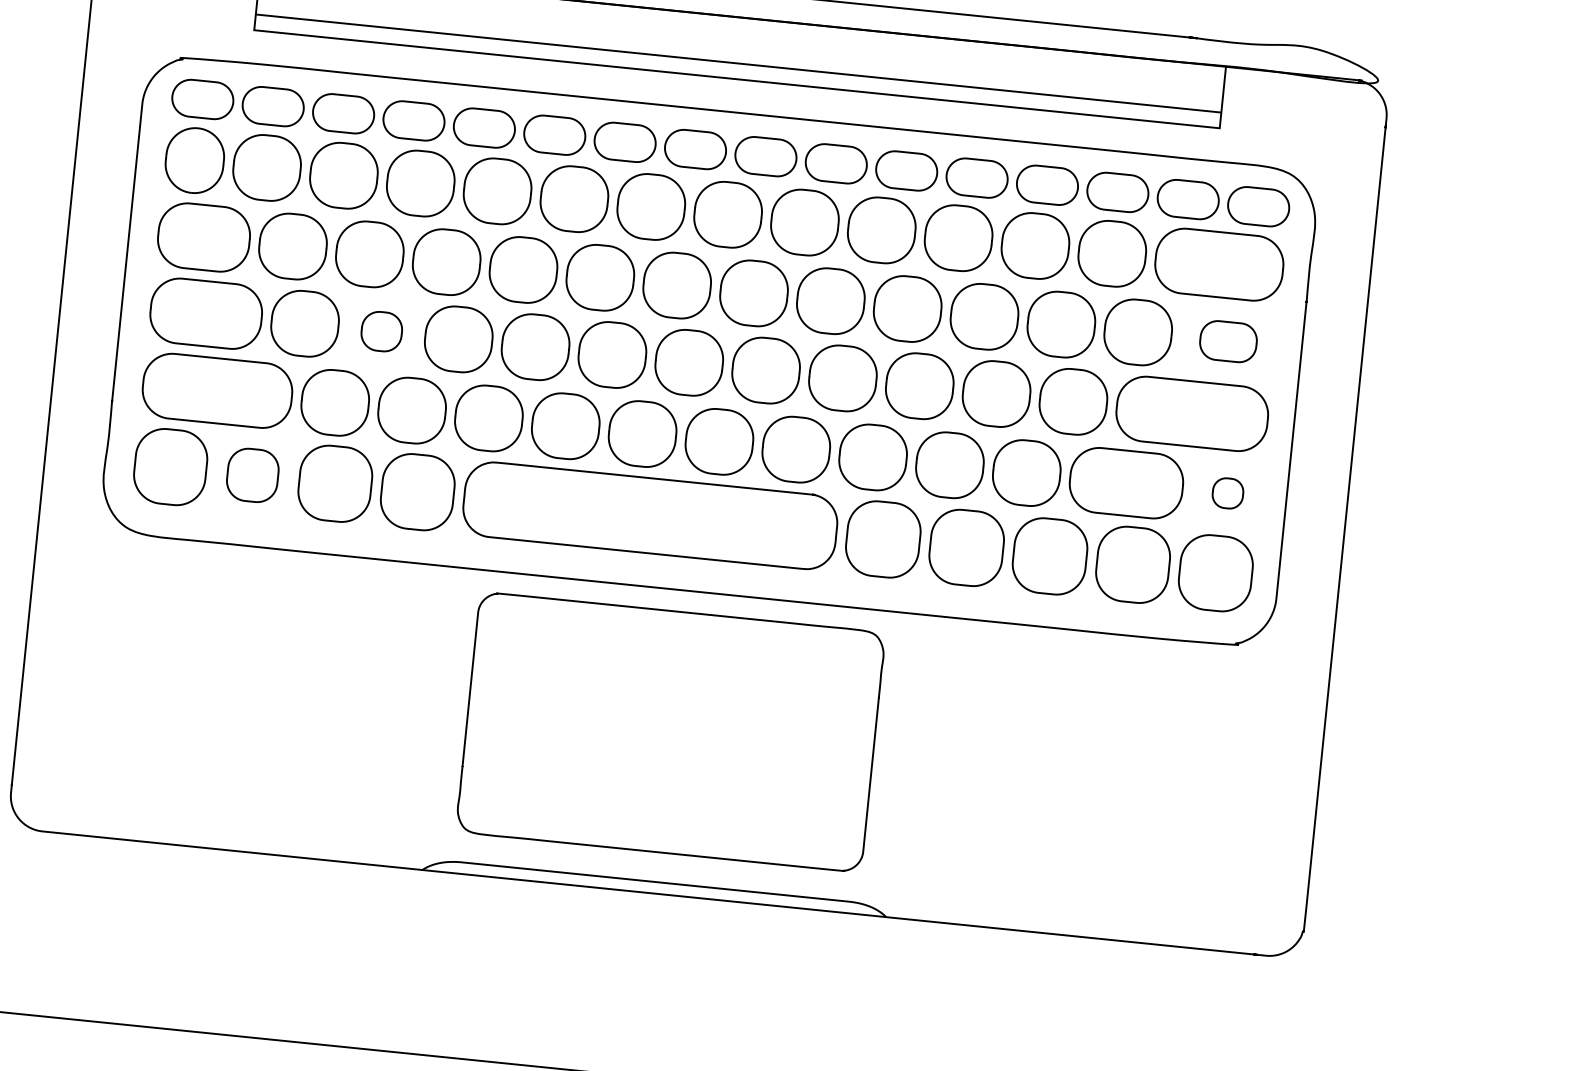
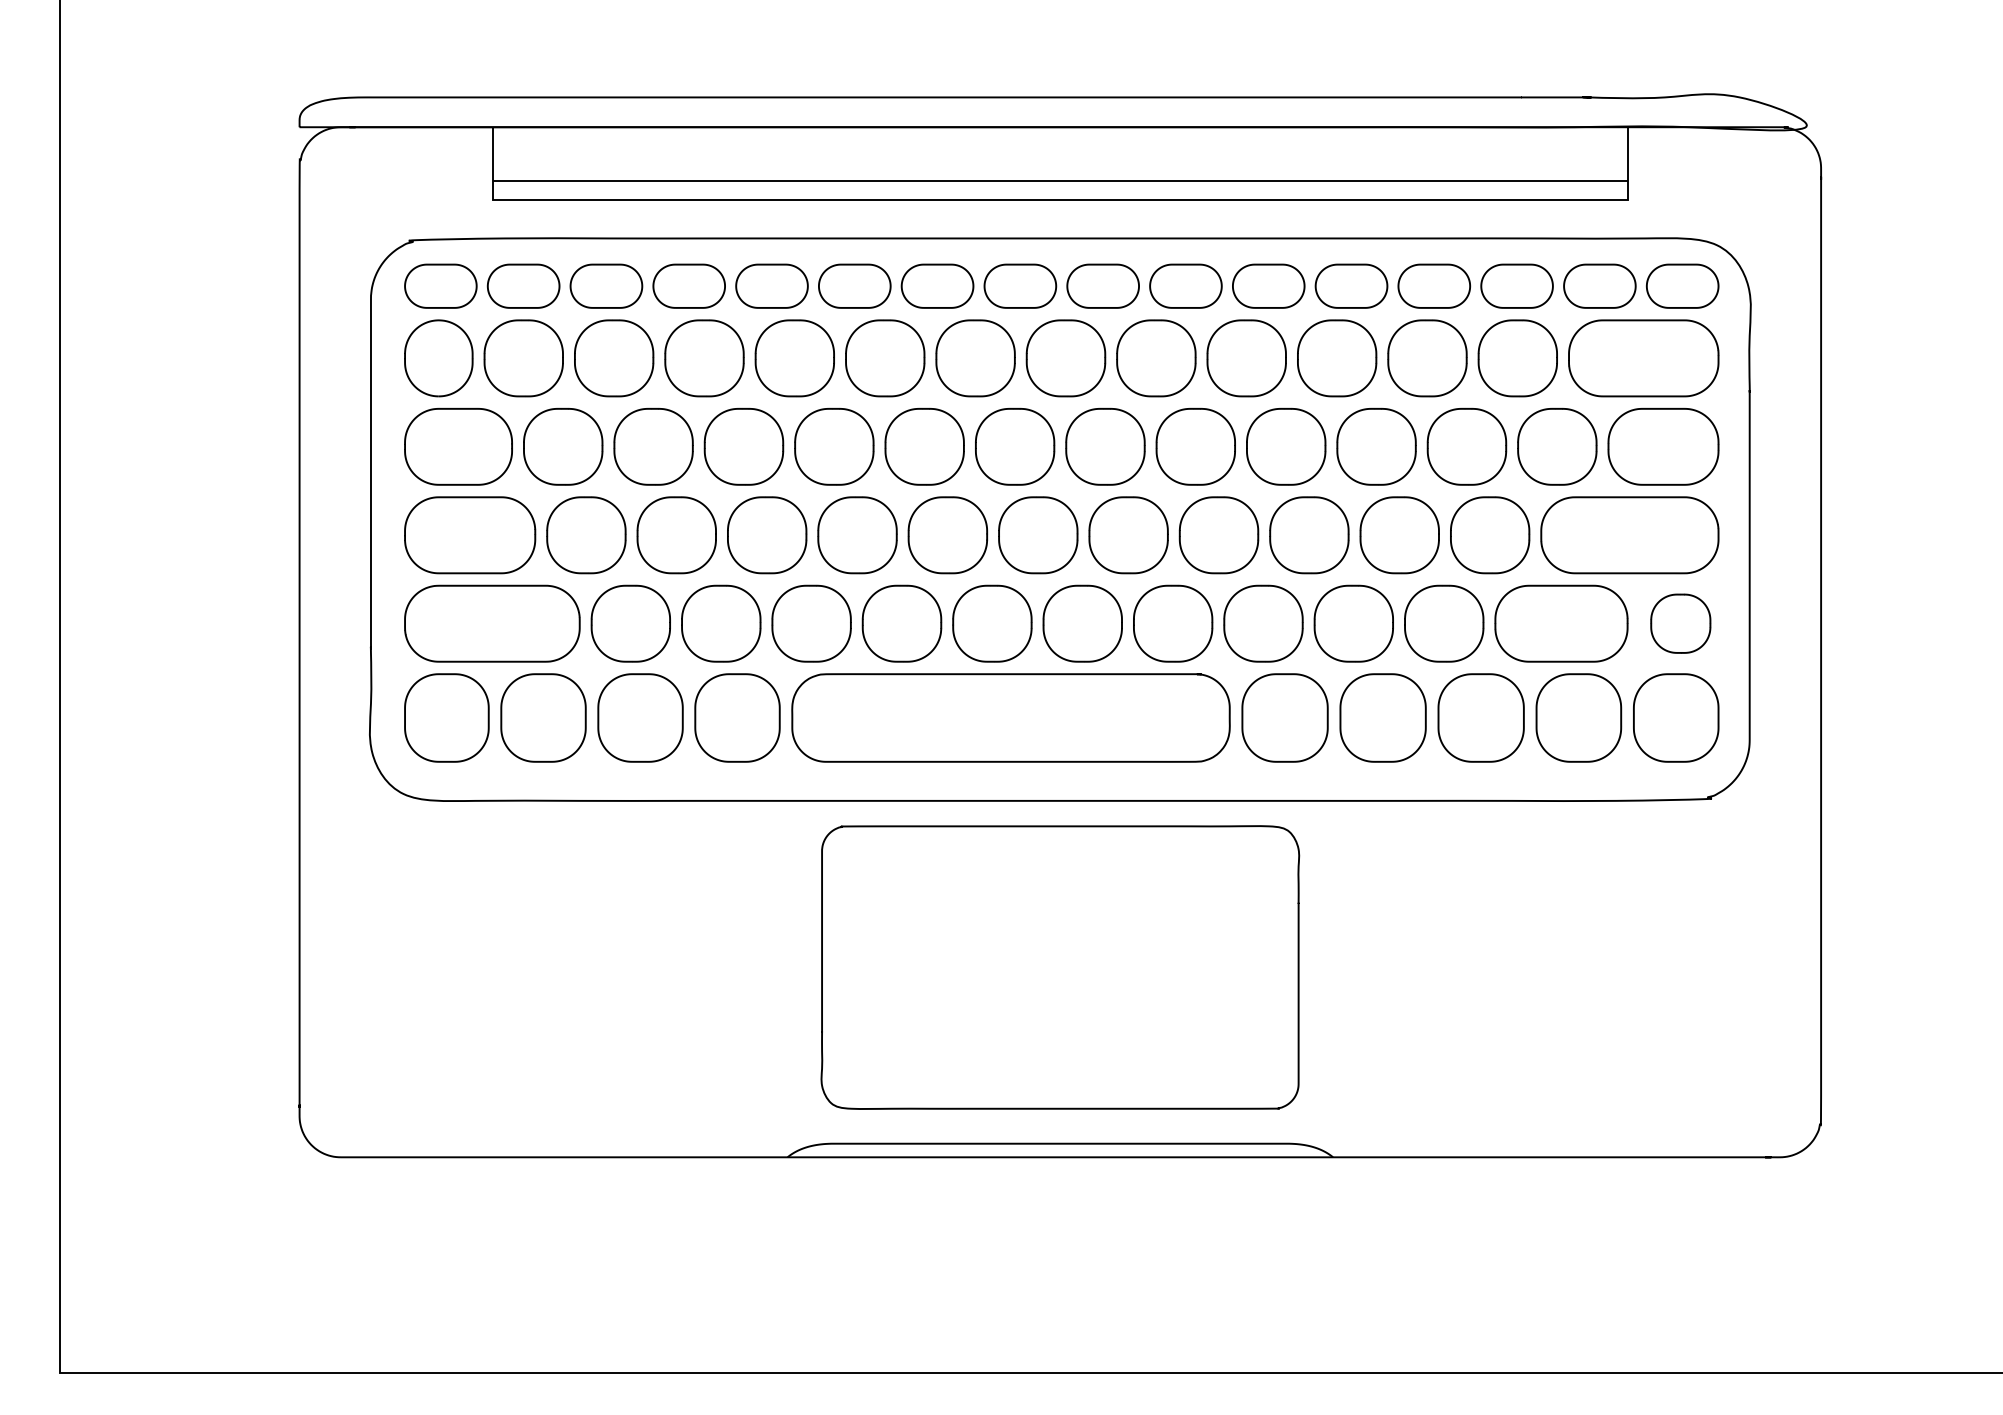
part: (381, 331) -> (676, 535), size x1.67
part: (1228, 341) -> (1663, 446), size x1.67
part: (252, 475) -> (543, 717), size x1.43
part: (1227, 493) -> (1680, 623), size x1.67

